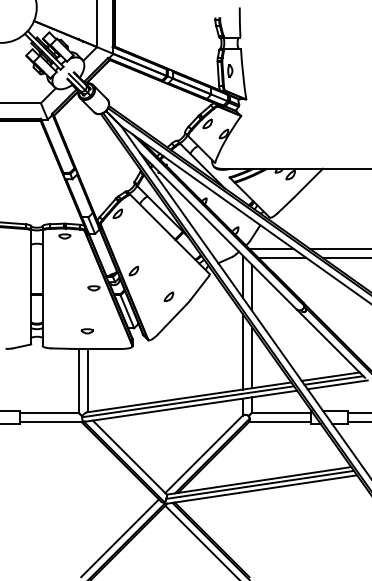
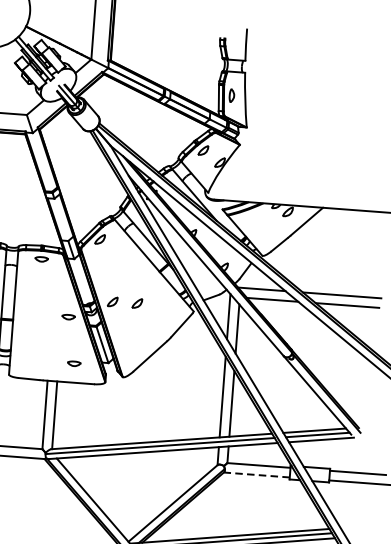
part: (168, 296) -> (136, 303), moved
part: (86, 331) -> (73, 363), moved
line: (280, 421) -> (257, 474), solid -> dashed

